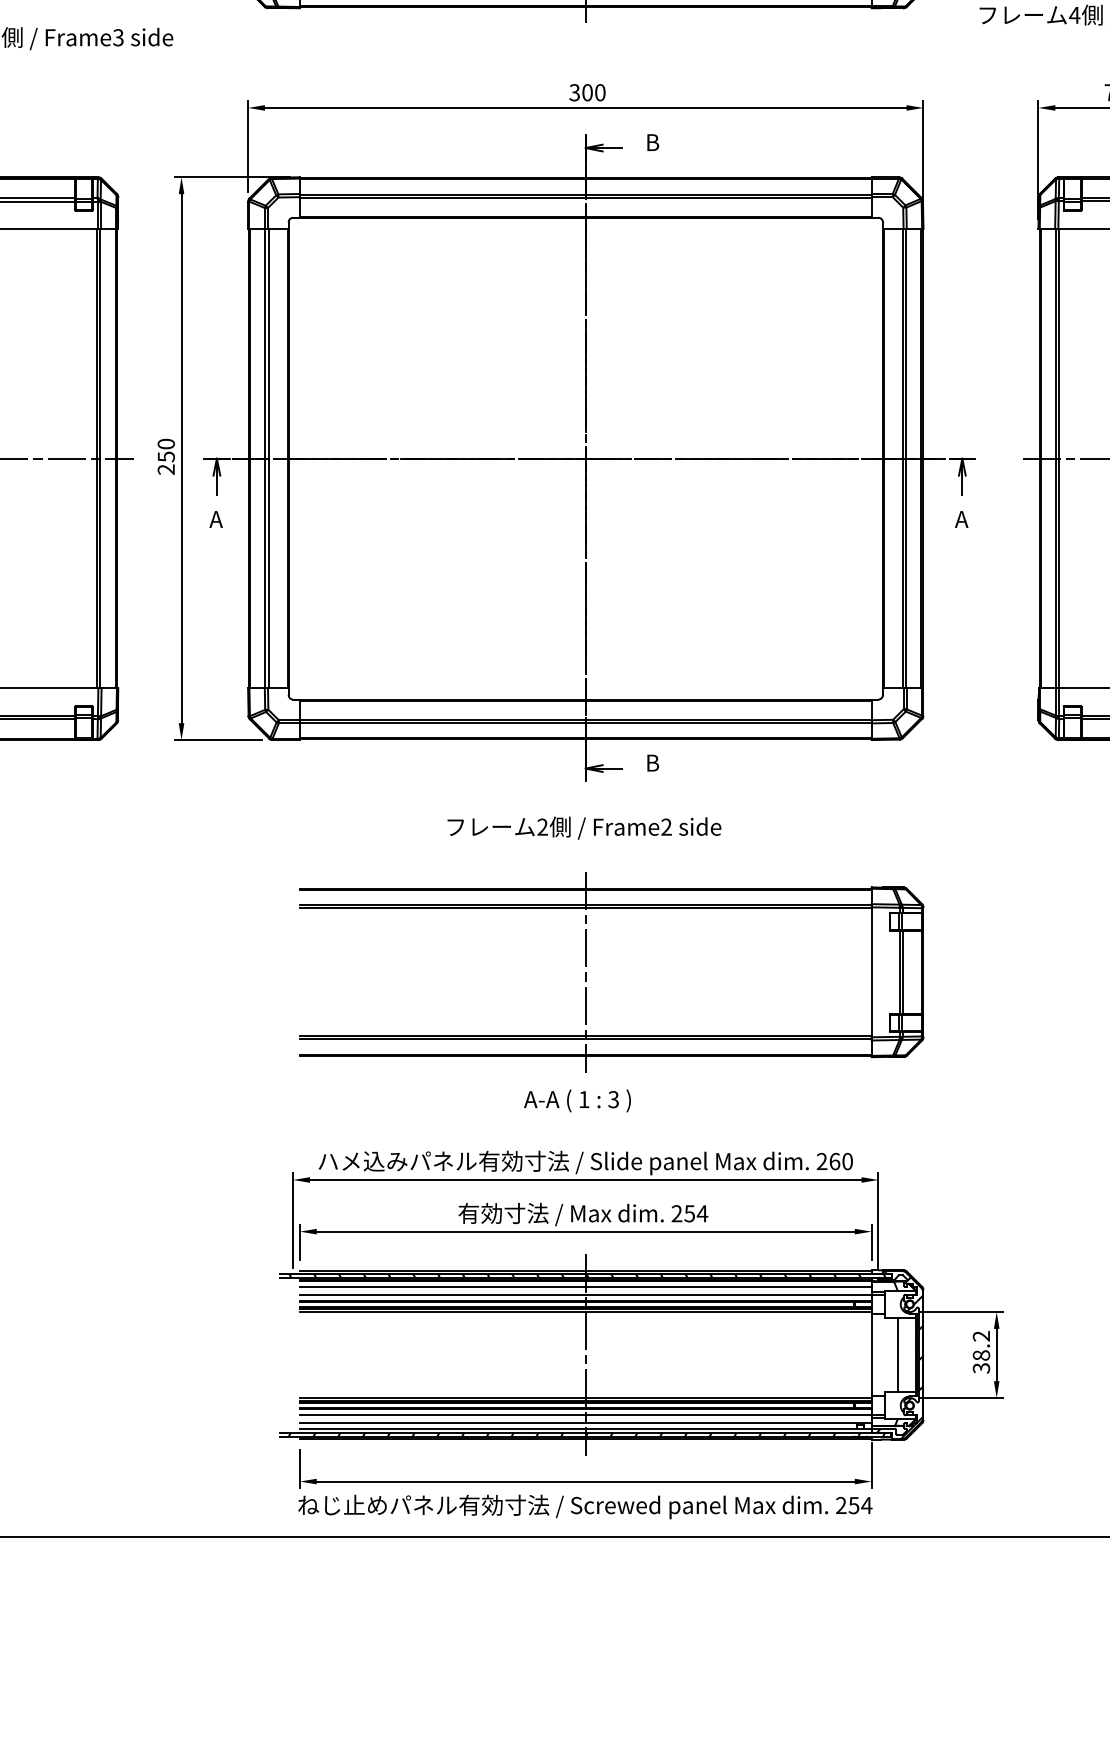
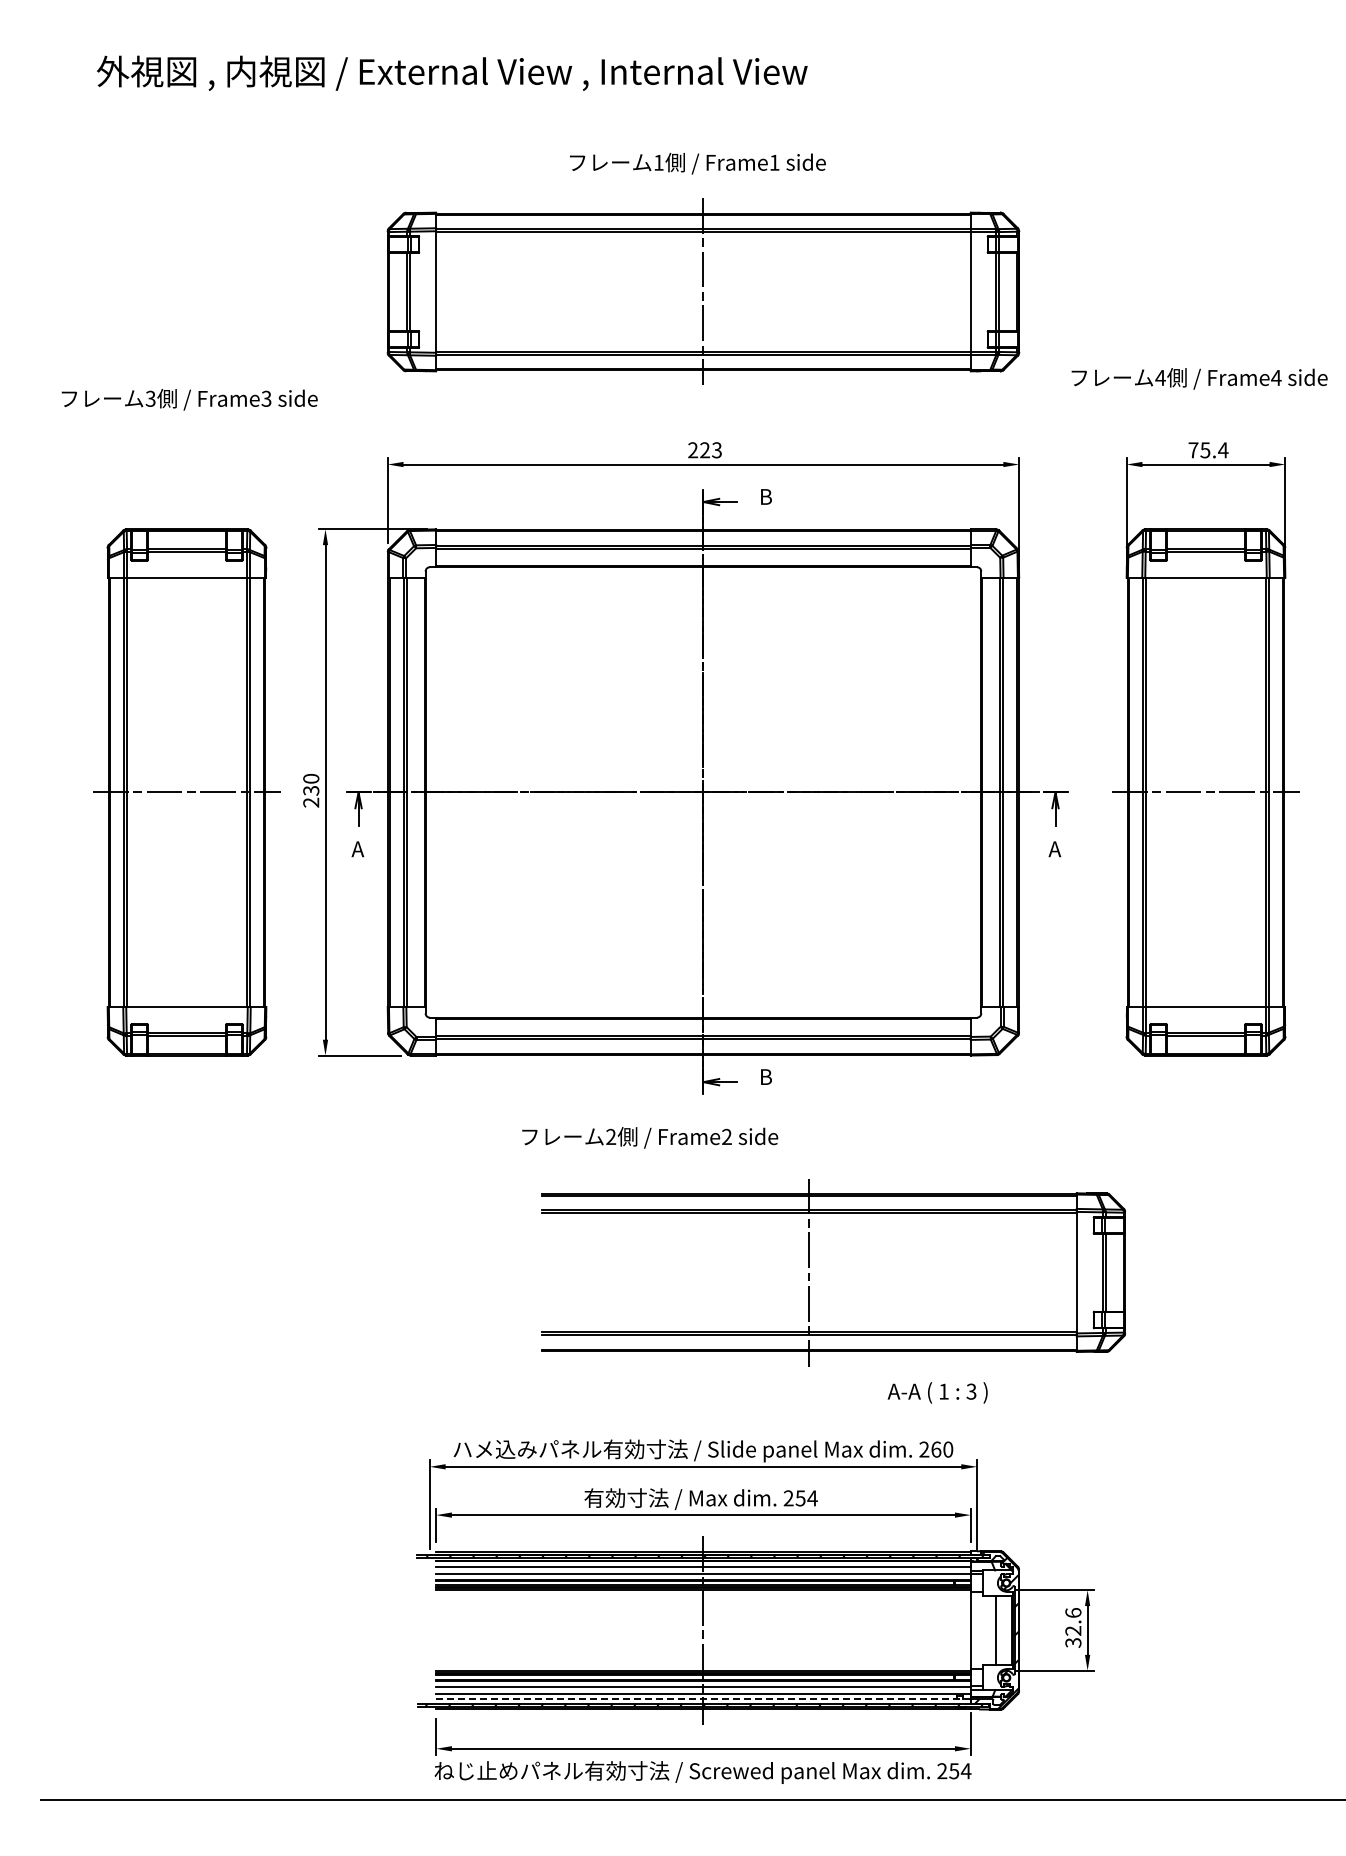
text: (586, 92) -> (704, 450), 300 -> 223
text: (165, 456) -> (310, 790), 250 -> 230
text: (584, 827) -> (650, 1137), moved
part: (585, 973) -> (809, 1273), moved
text: (577, 1100) -> (937, 1392), moved
text: (981, 1345) -> (1073, 1621), 38.2 -> 32.6
line: (585, 1428) -> (703, 1699), solid -> dashed

